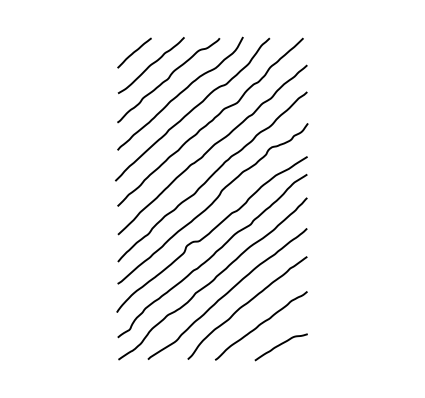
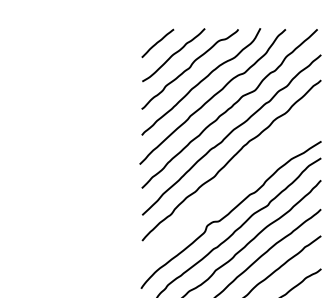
curve: (212, 203) -> (231, 185), removed

